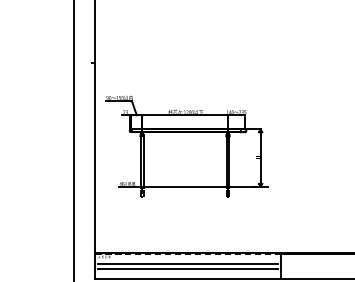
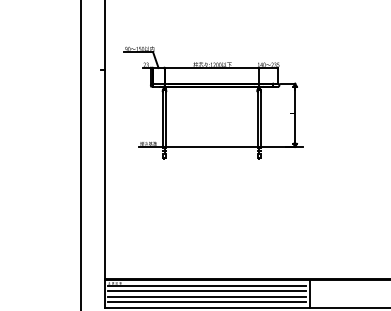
part: (186, 146) -> (213, 102), moved
line: (188, 254) -> (207, 280), dashed -> solid
line: (187, 258) -> (206, 285), added
line: (187, 274) -> (206, 302), added

